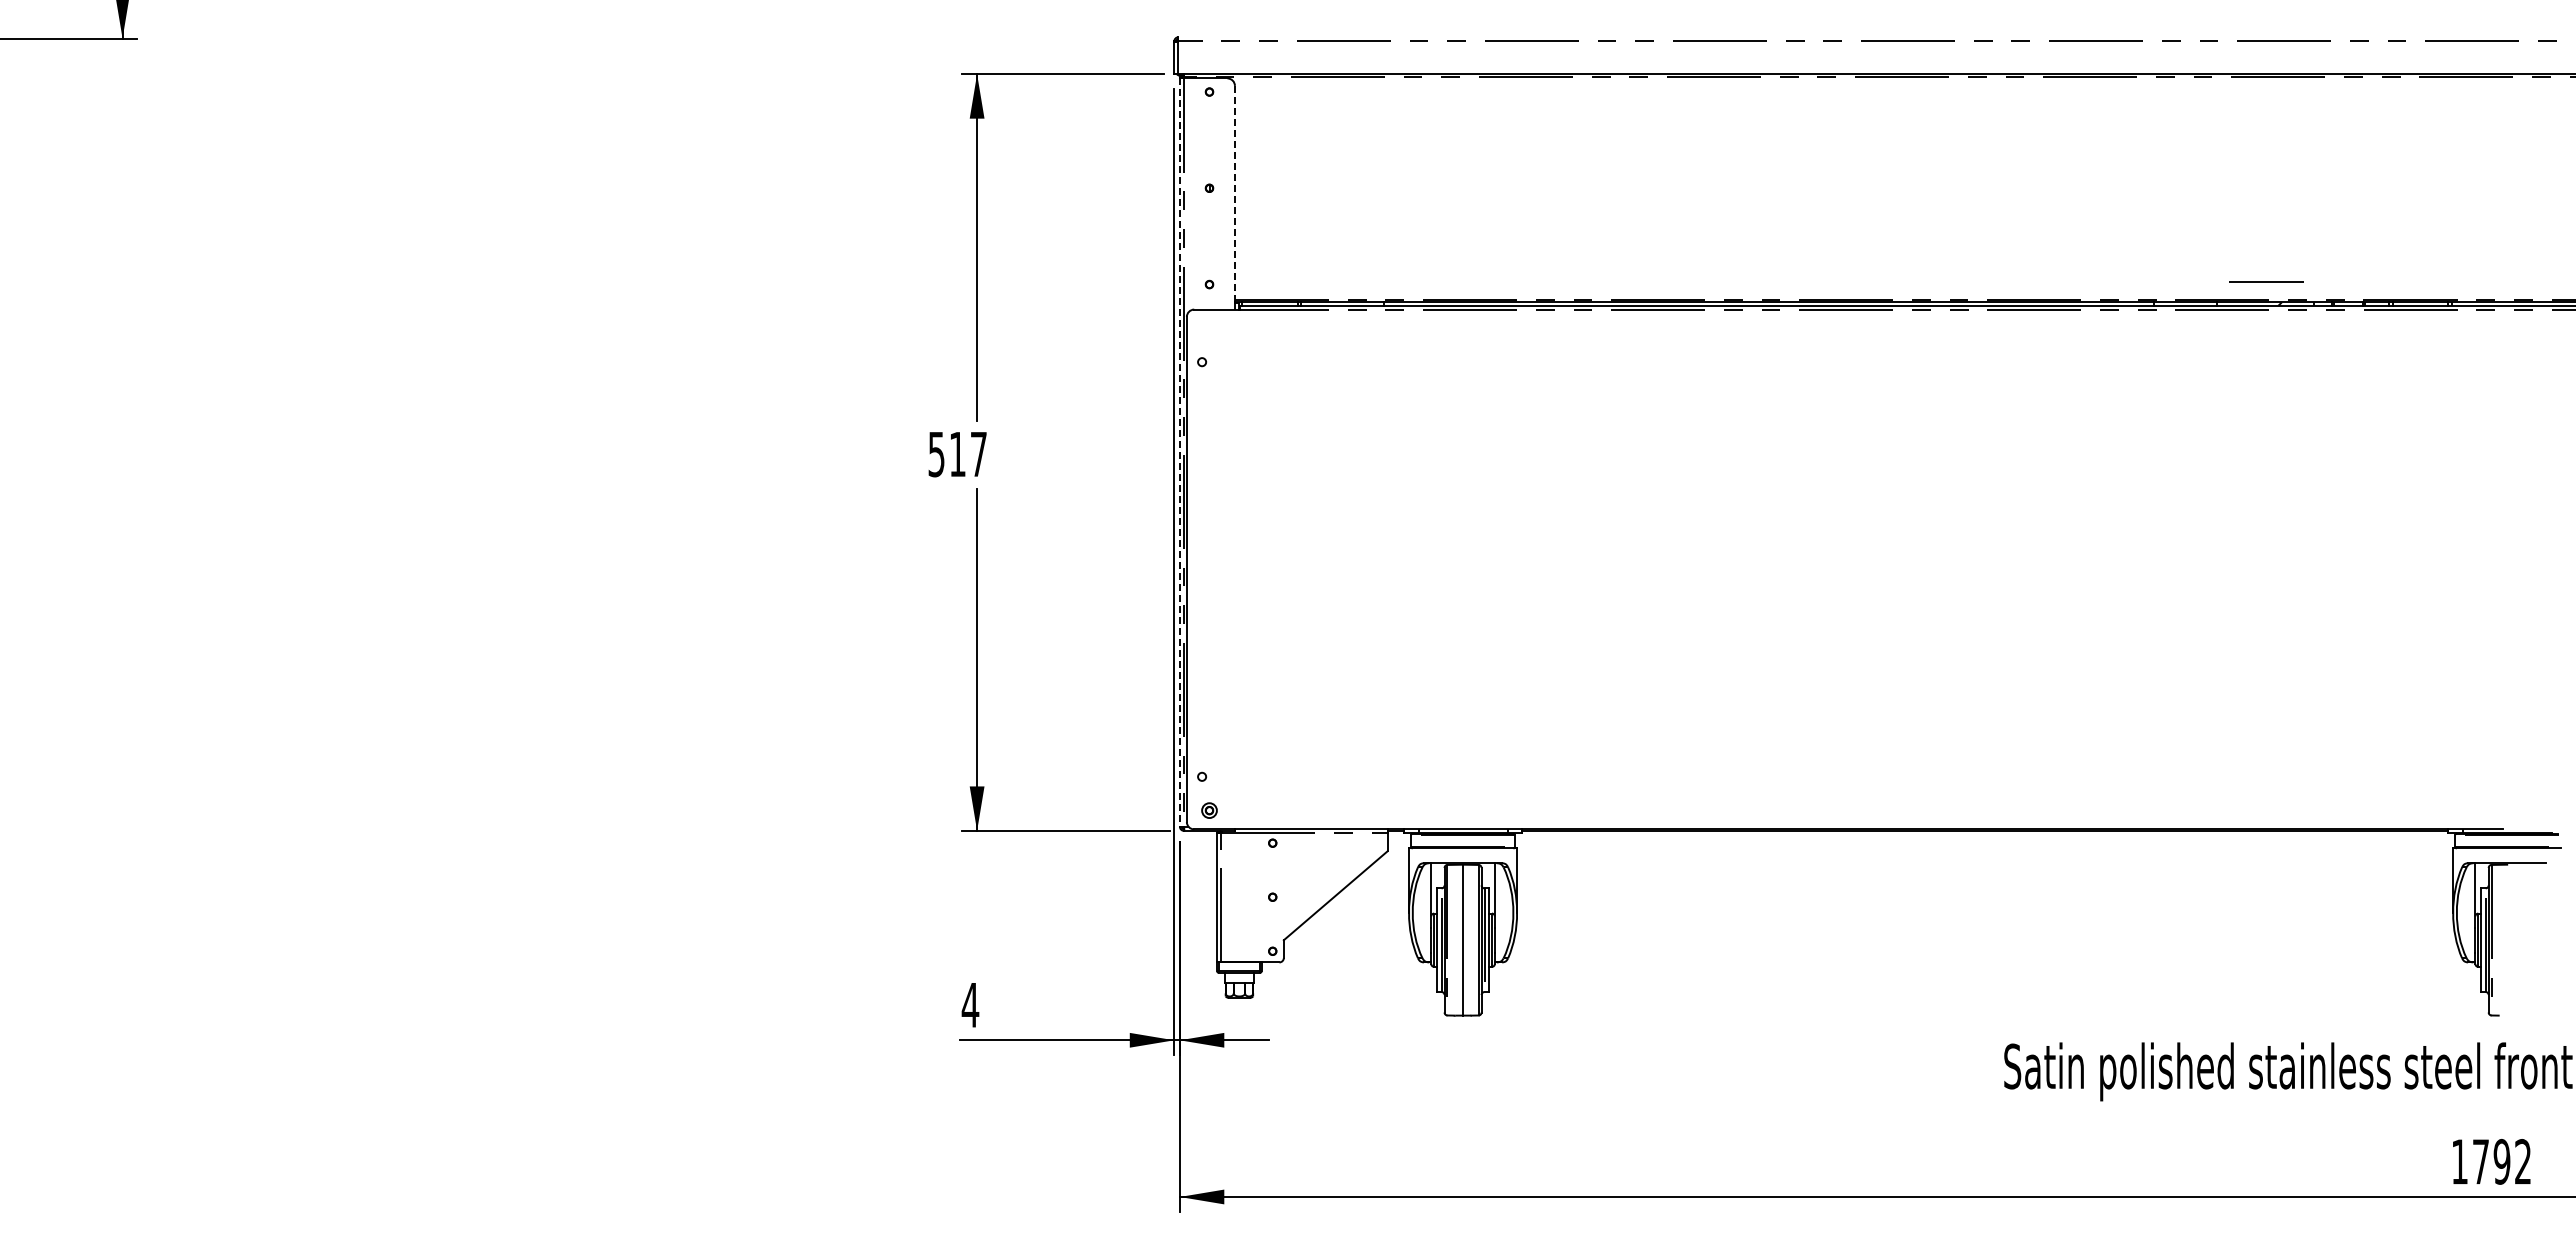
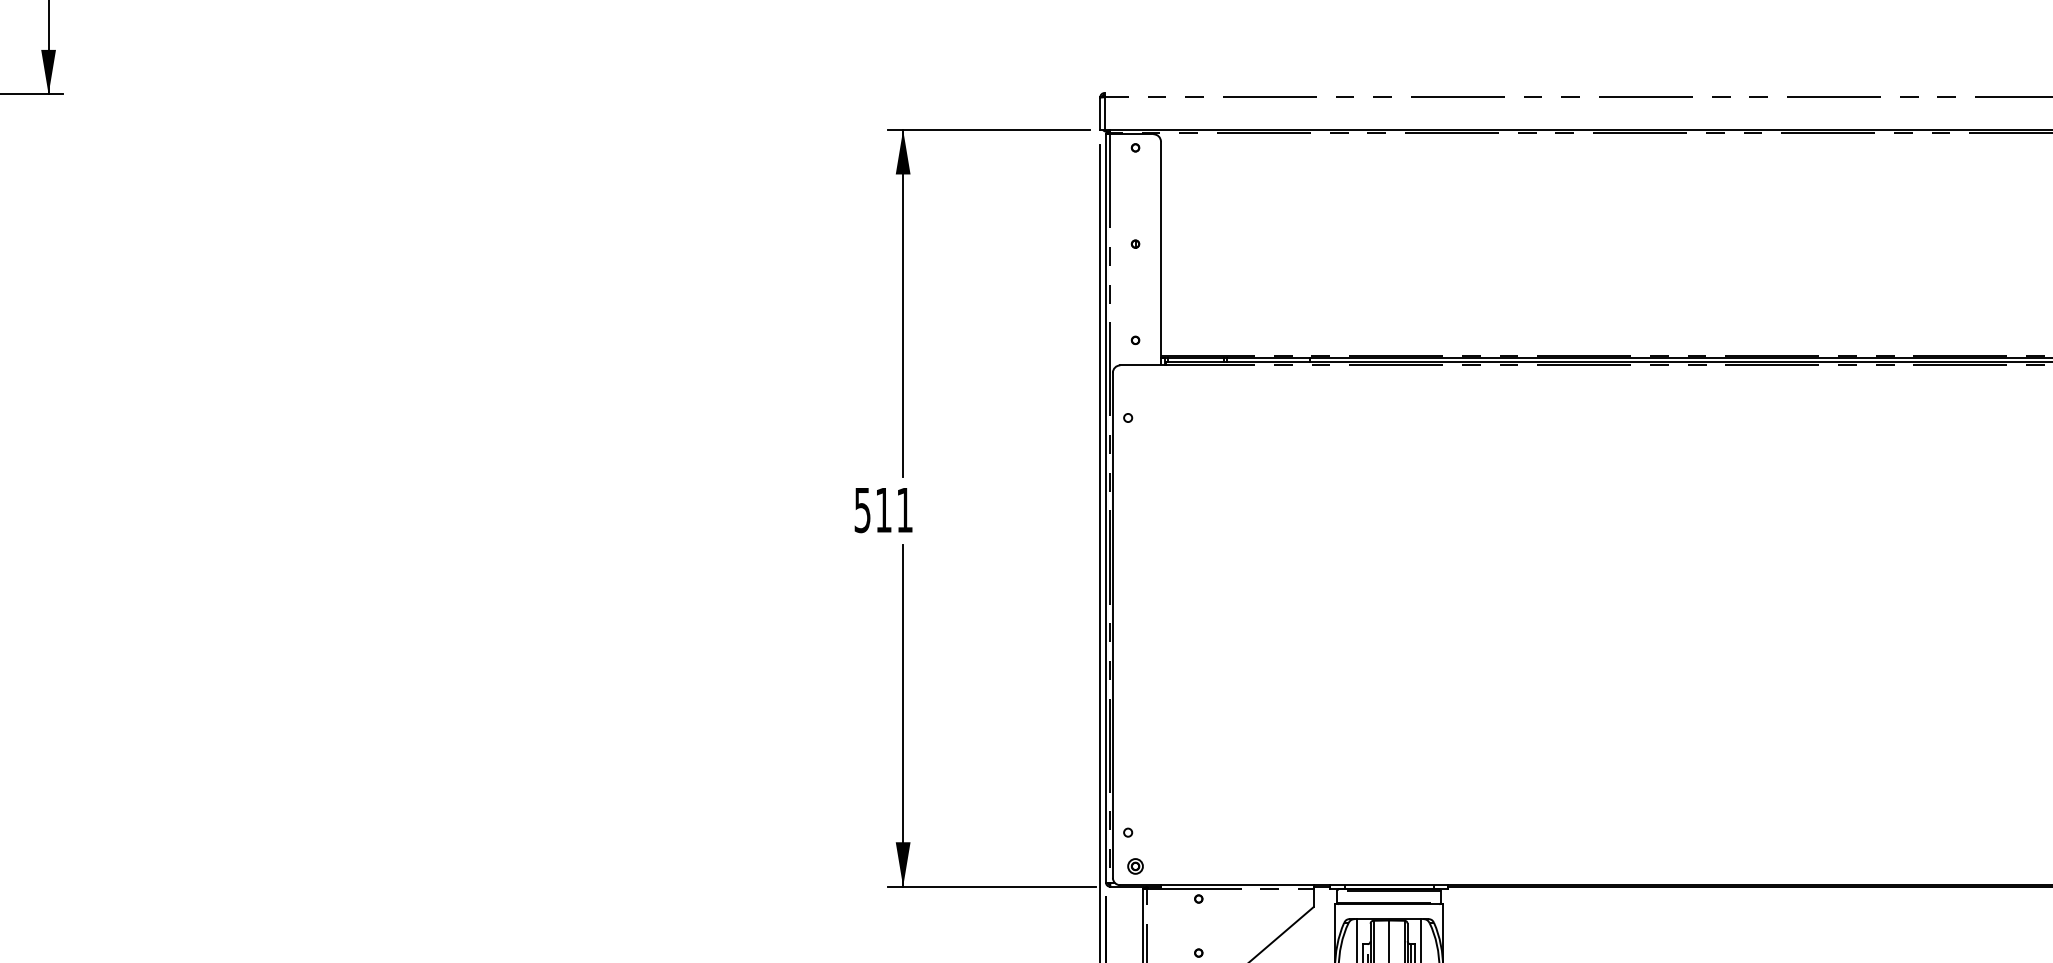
line: (1234, 194) -> (1160, 250), dashed -> solid
line: (1179, 453) -> (1105, 509), dashed -> solid
text: (978, 454) -> (904, 510), 517 -> 511

